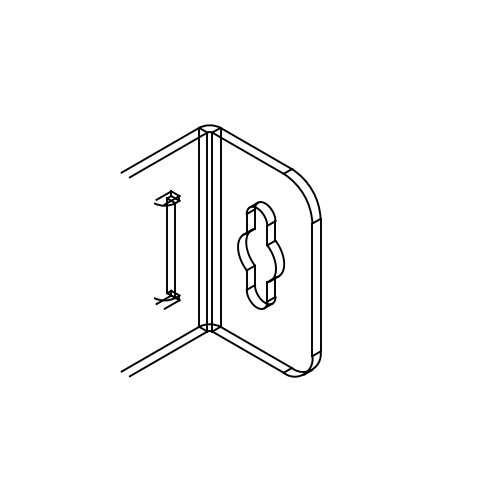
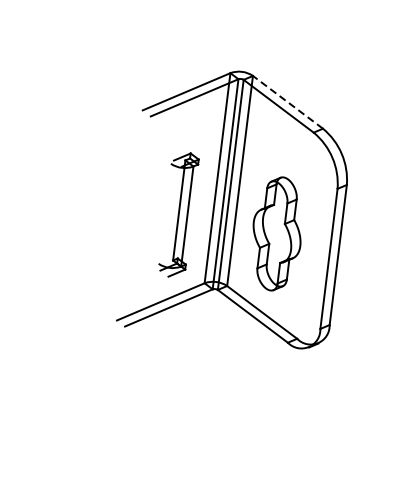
line: (255, 148) -> (287, 102), solid -> dashed
part: (166, 249) -> (178, 214), moved
part: (261, 255) -> (277, 233), moved

